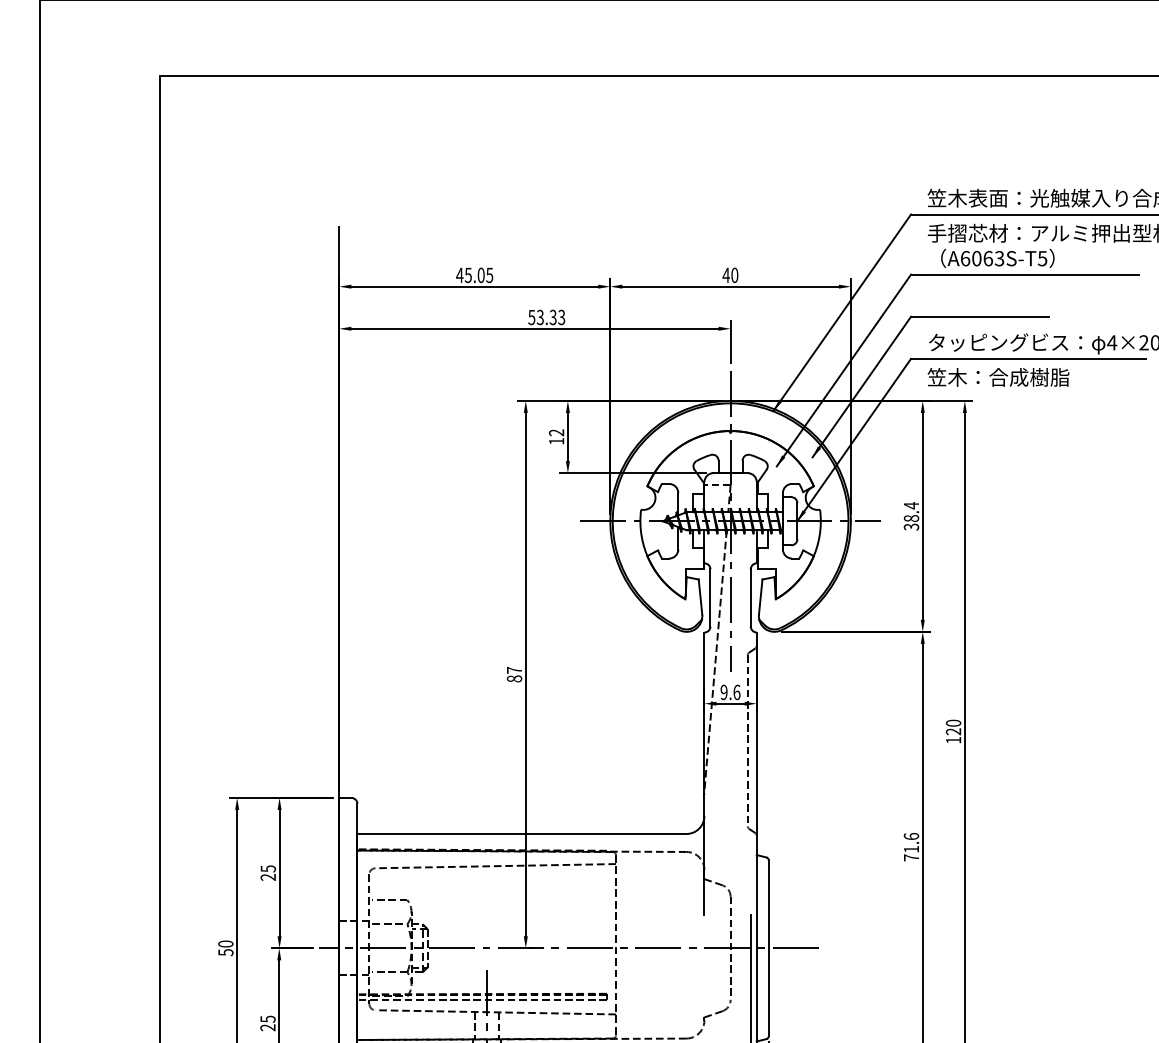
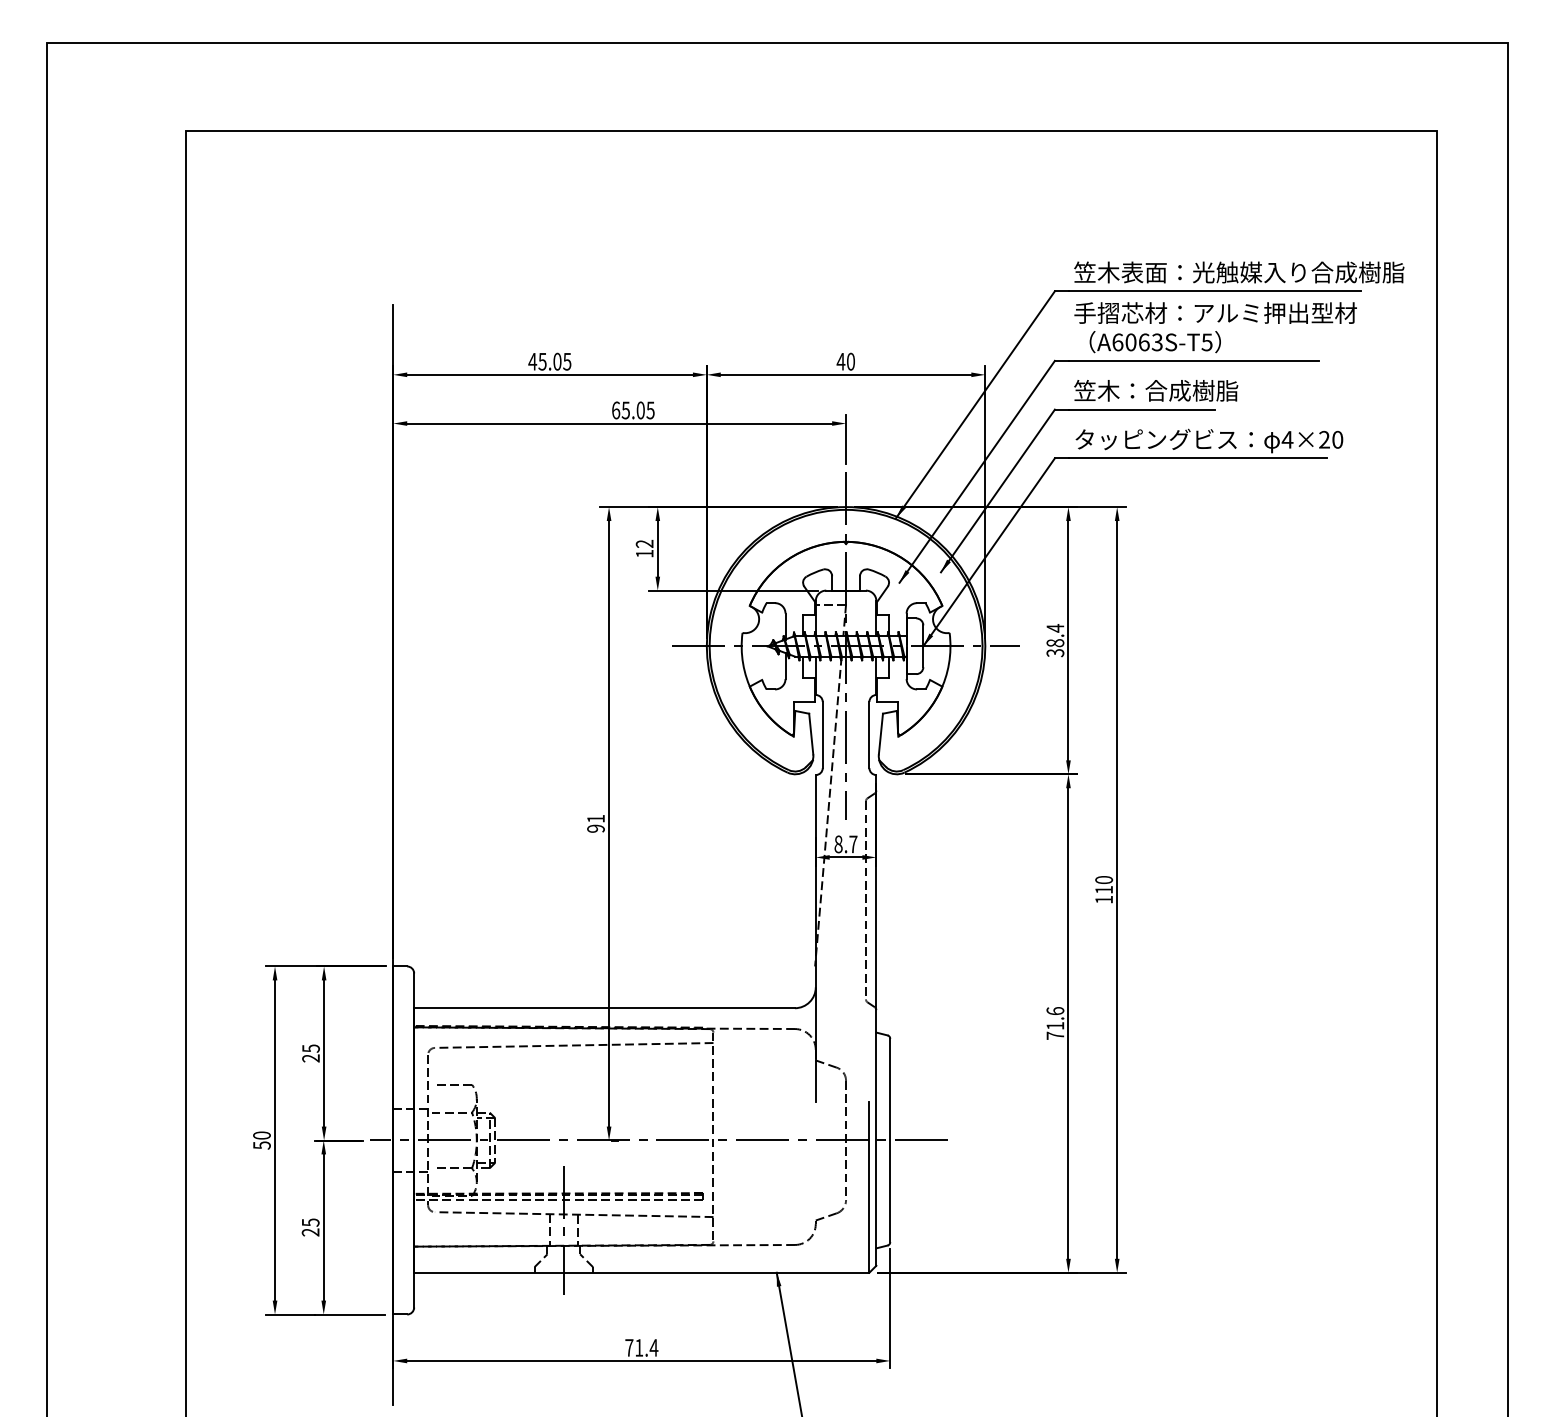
text: (546, 317) -> (632, 410), 53.33 -> 65.05
text: (998, 377) -> (1156, 390), moved
text: (514, 674) -> (595, 823), 87 -> 91
text: (730, 692) -> (845, 844), 9.6 -> 8.7
text: (953, 731) -> (1103, 889), 120 -> 110

